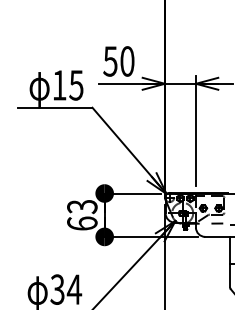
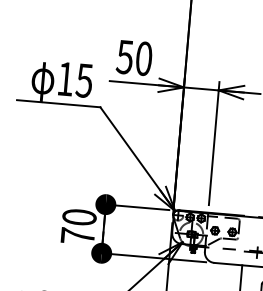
text: (82, 214) -> (78, 226), 63 -> 70

